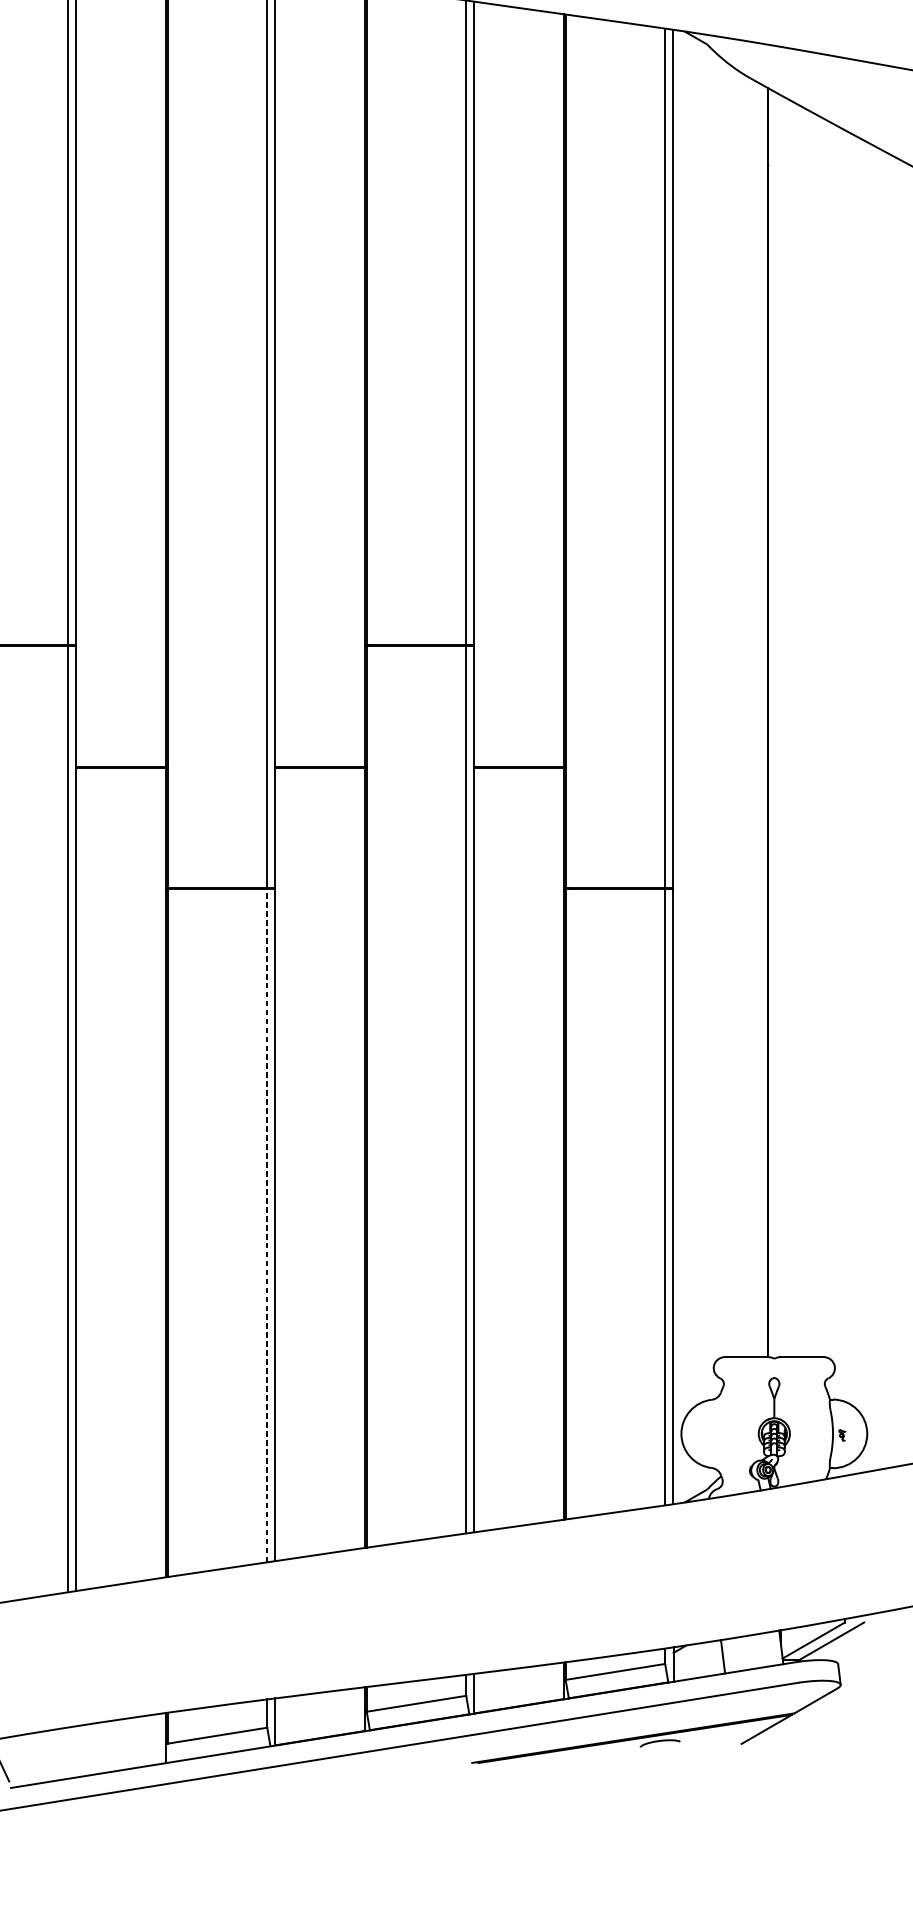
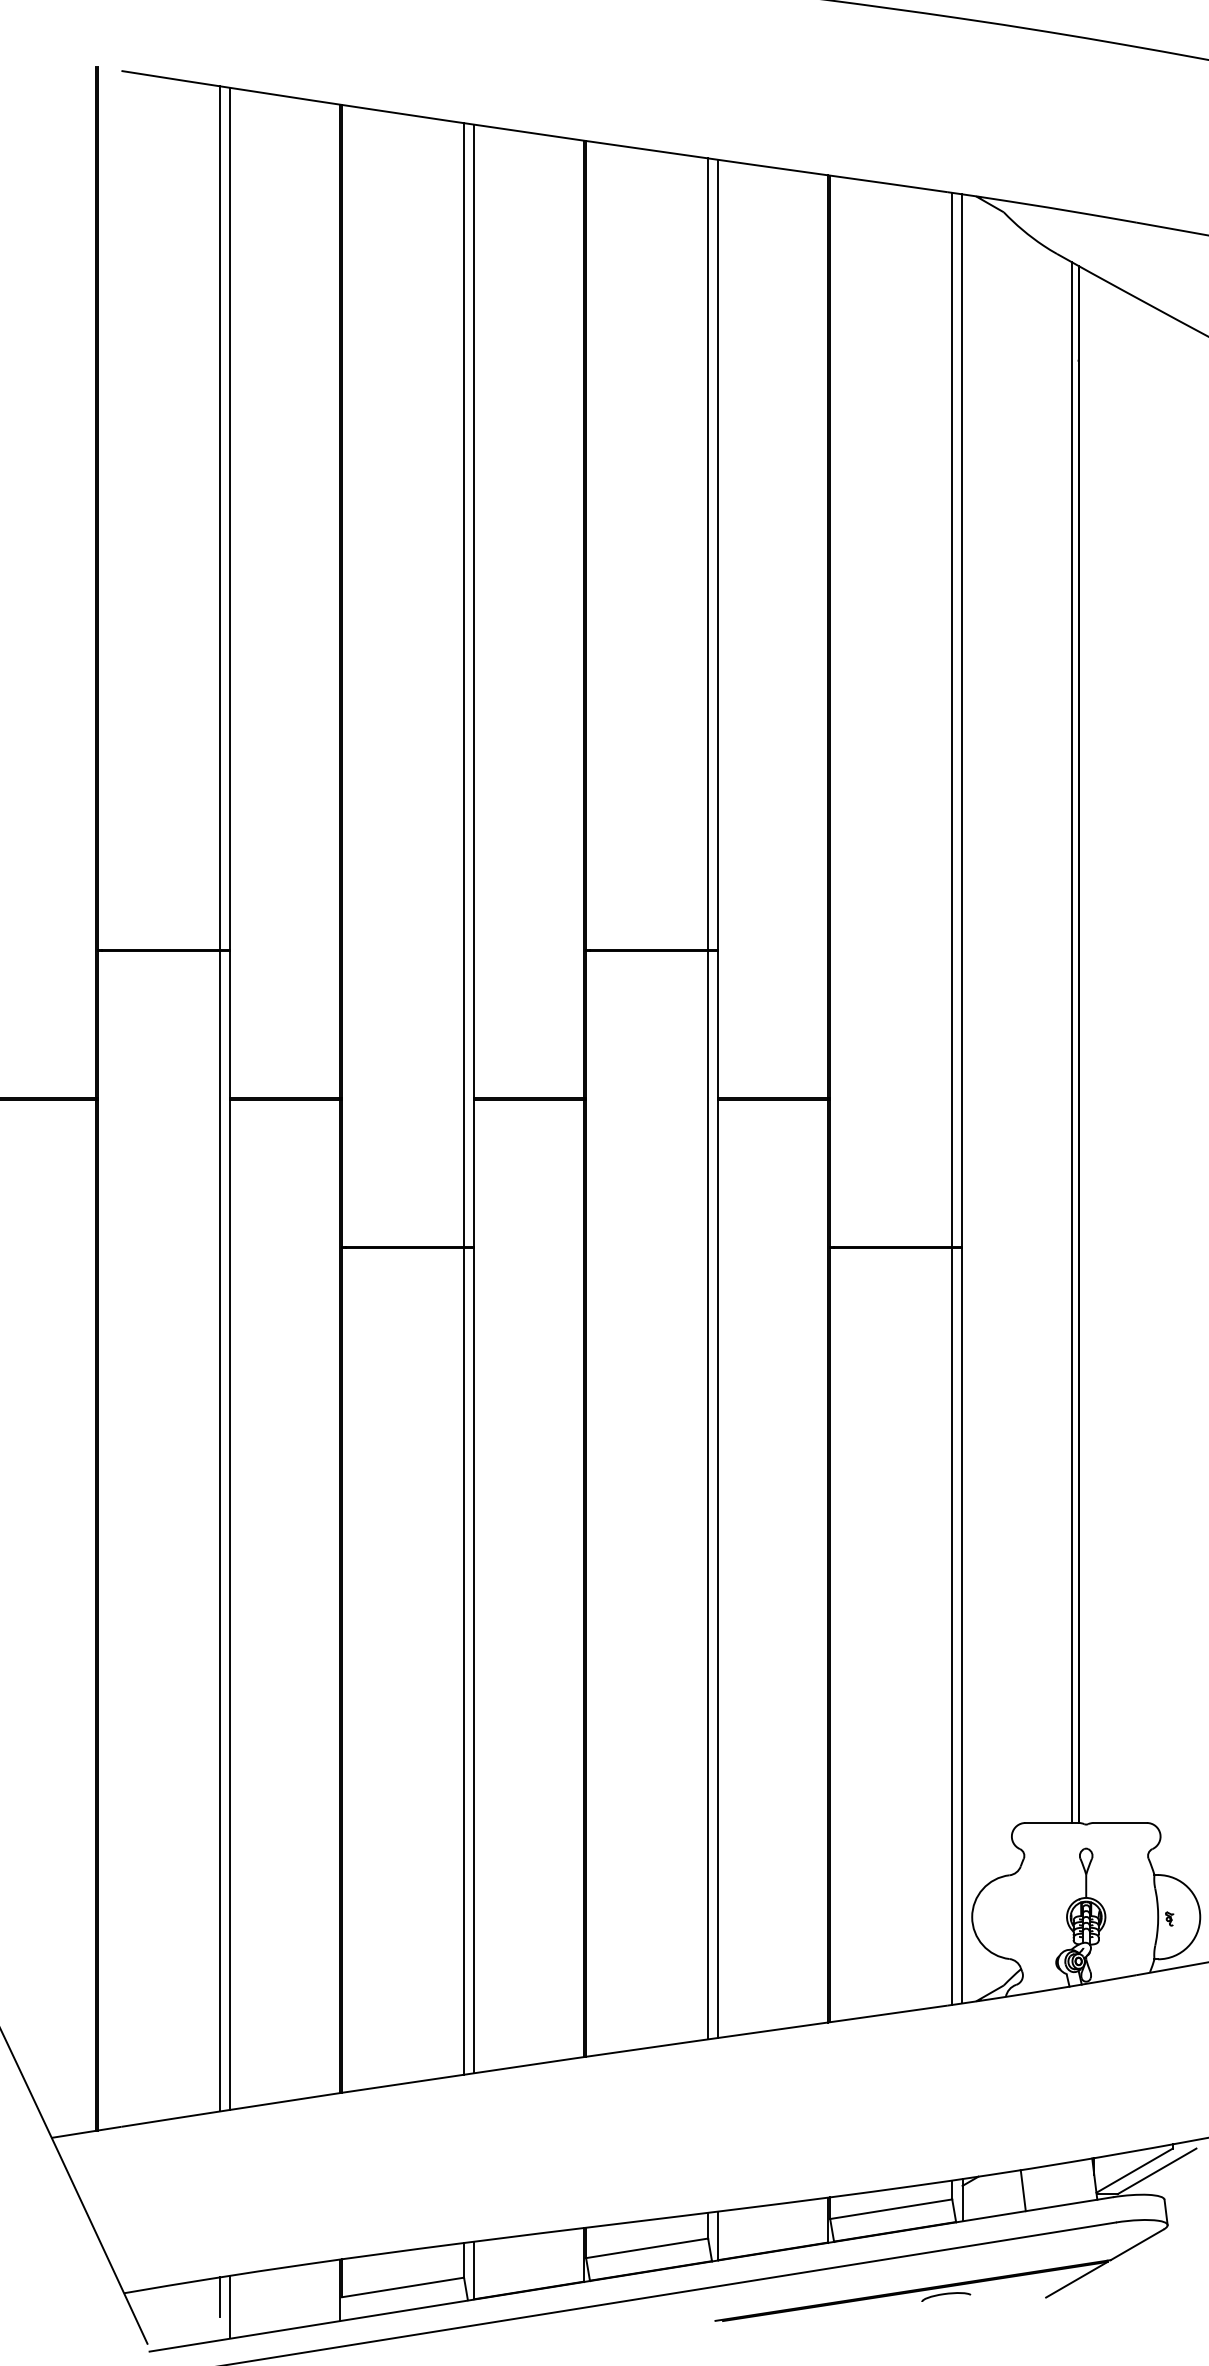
line: (763, 721) -> (1072, 1042), added
line: (267, 1224) -> (464, 1660), dashed -> solid
line: (67, 1743) -> (219, 2296), added
line: (76, 1751) -> (229, 2306), added

